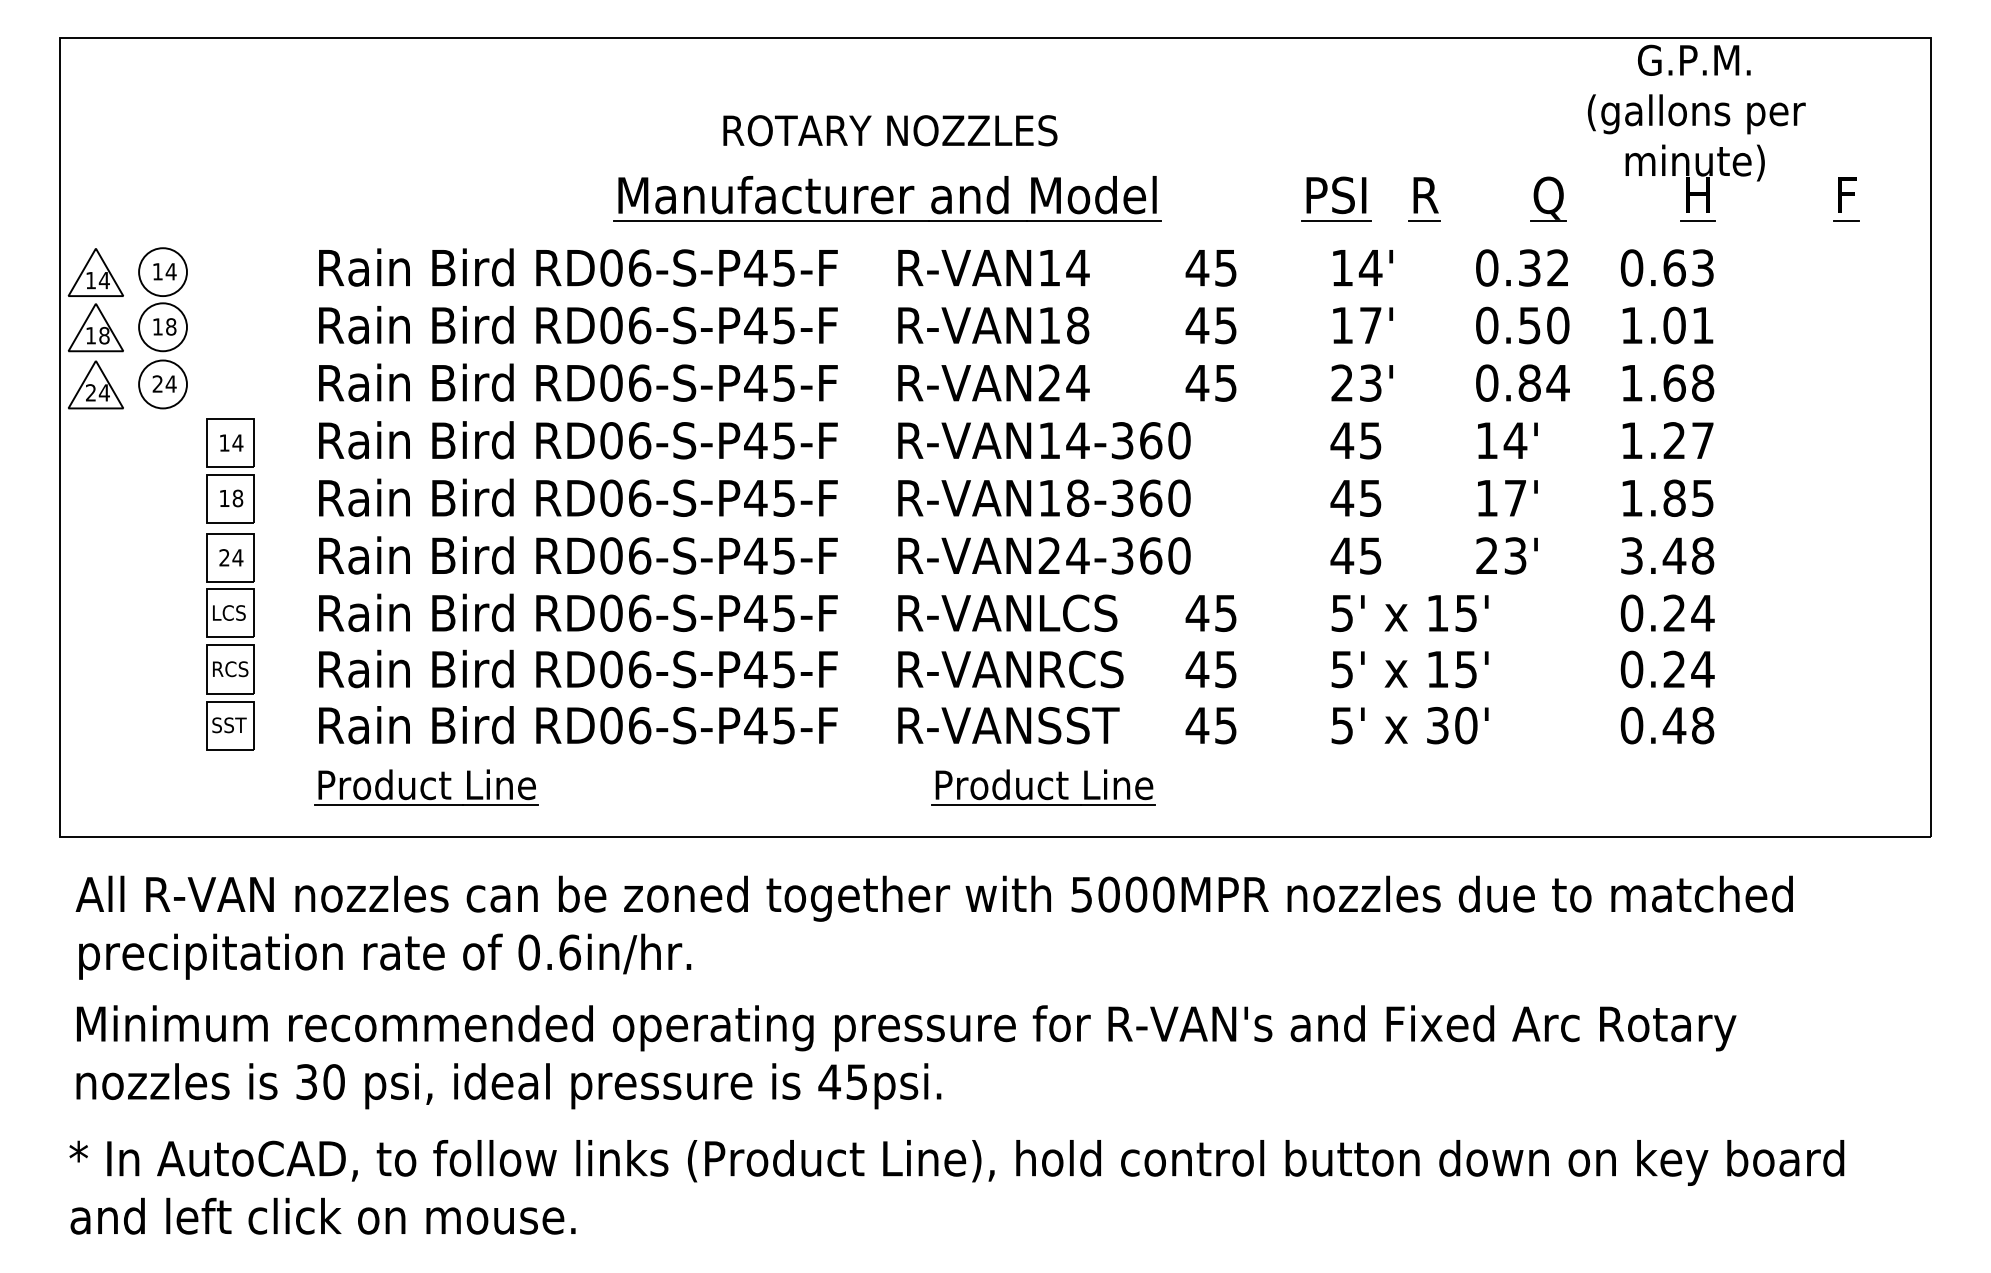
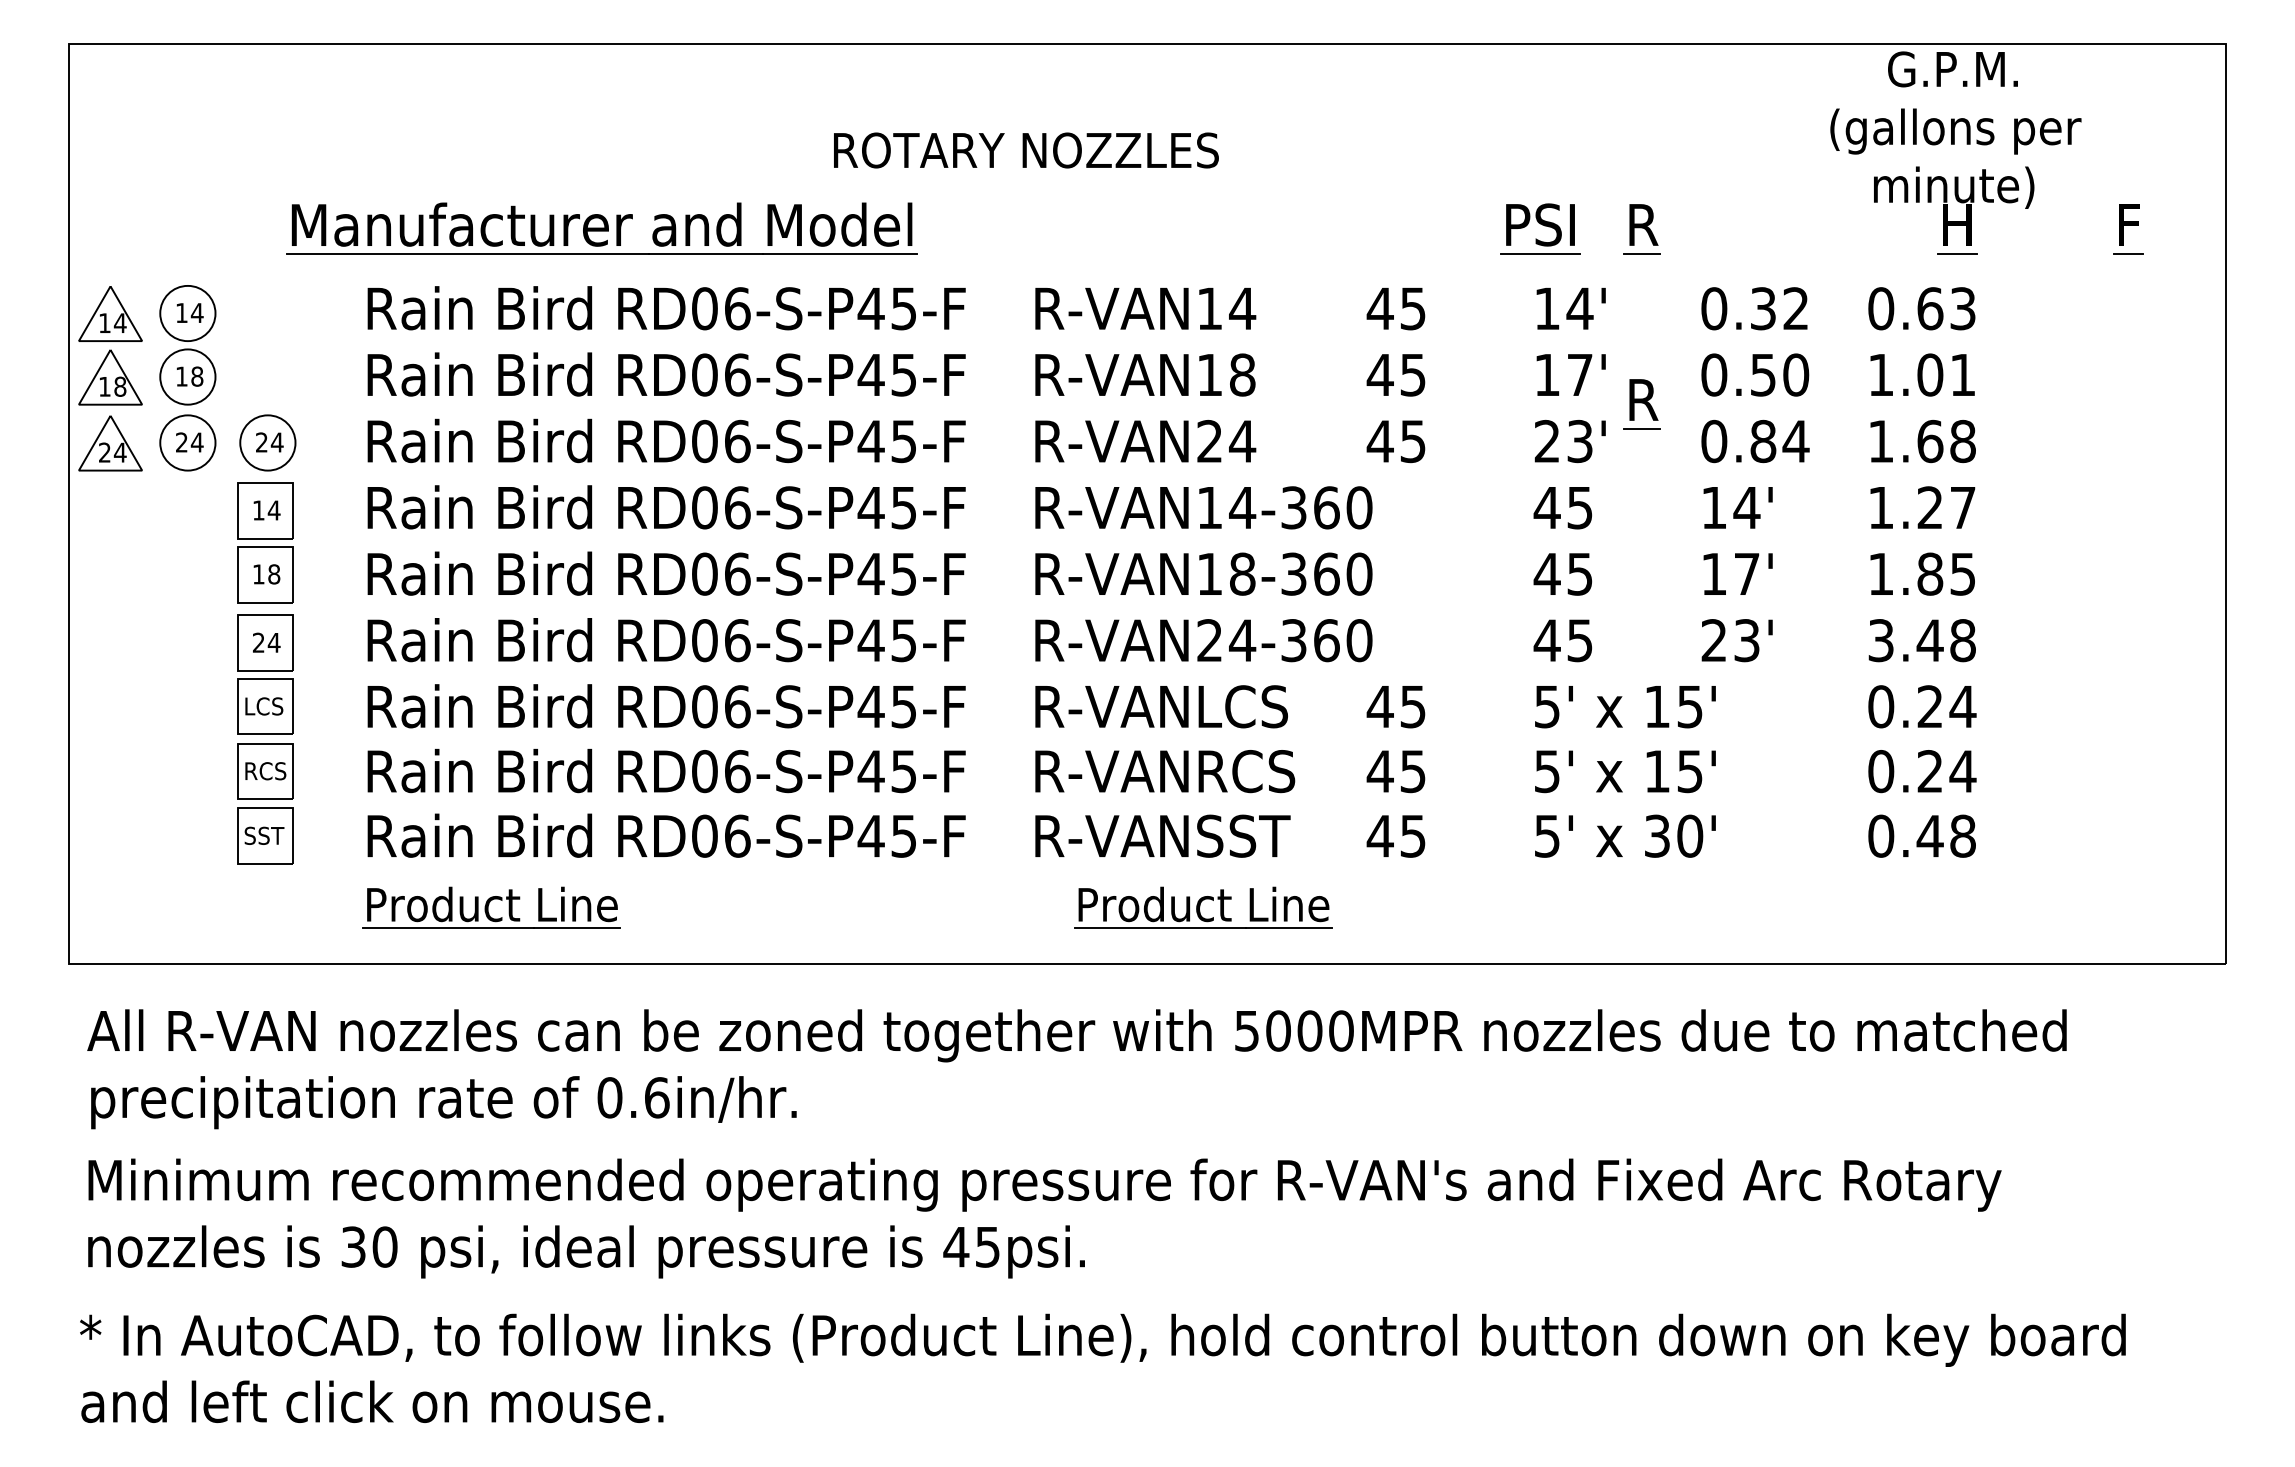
part: (887, 198) -> (601, 228), moved
part: (1548, 198) -> (1785, 228), removed
part: (1424, 351) -> (1641, 404), added
part: (232, 384) -> (267, 442), added

